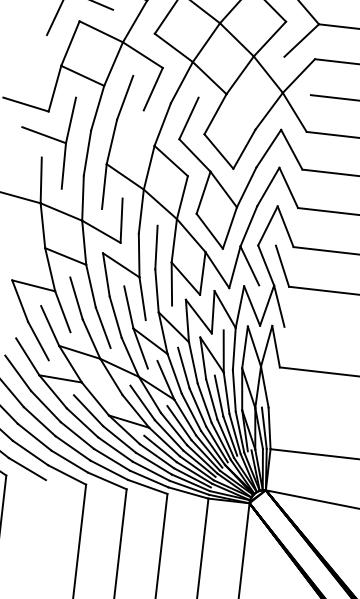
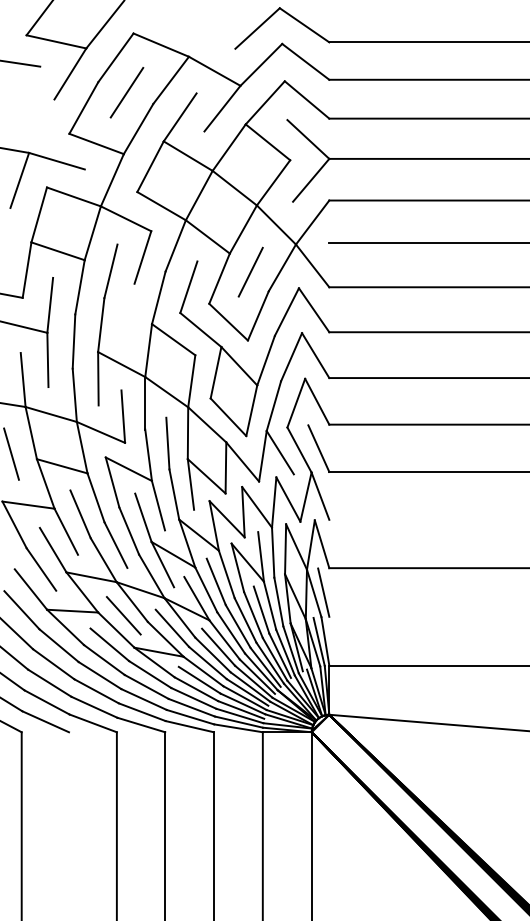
line: (242, 111) -> (250, 271), added
line: (24, 240) -> (11, 453), added
line: (102, 387) -> (123, 615), added
line: (272, 387) -> (323, 592), added

